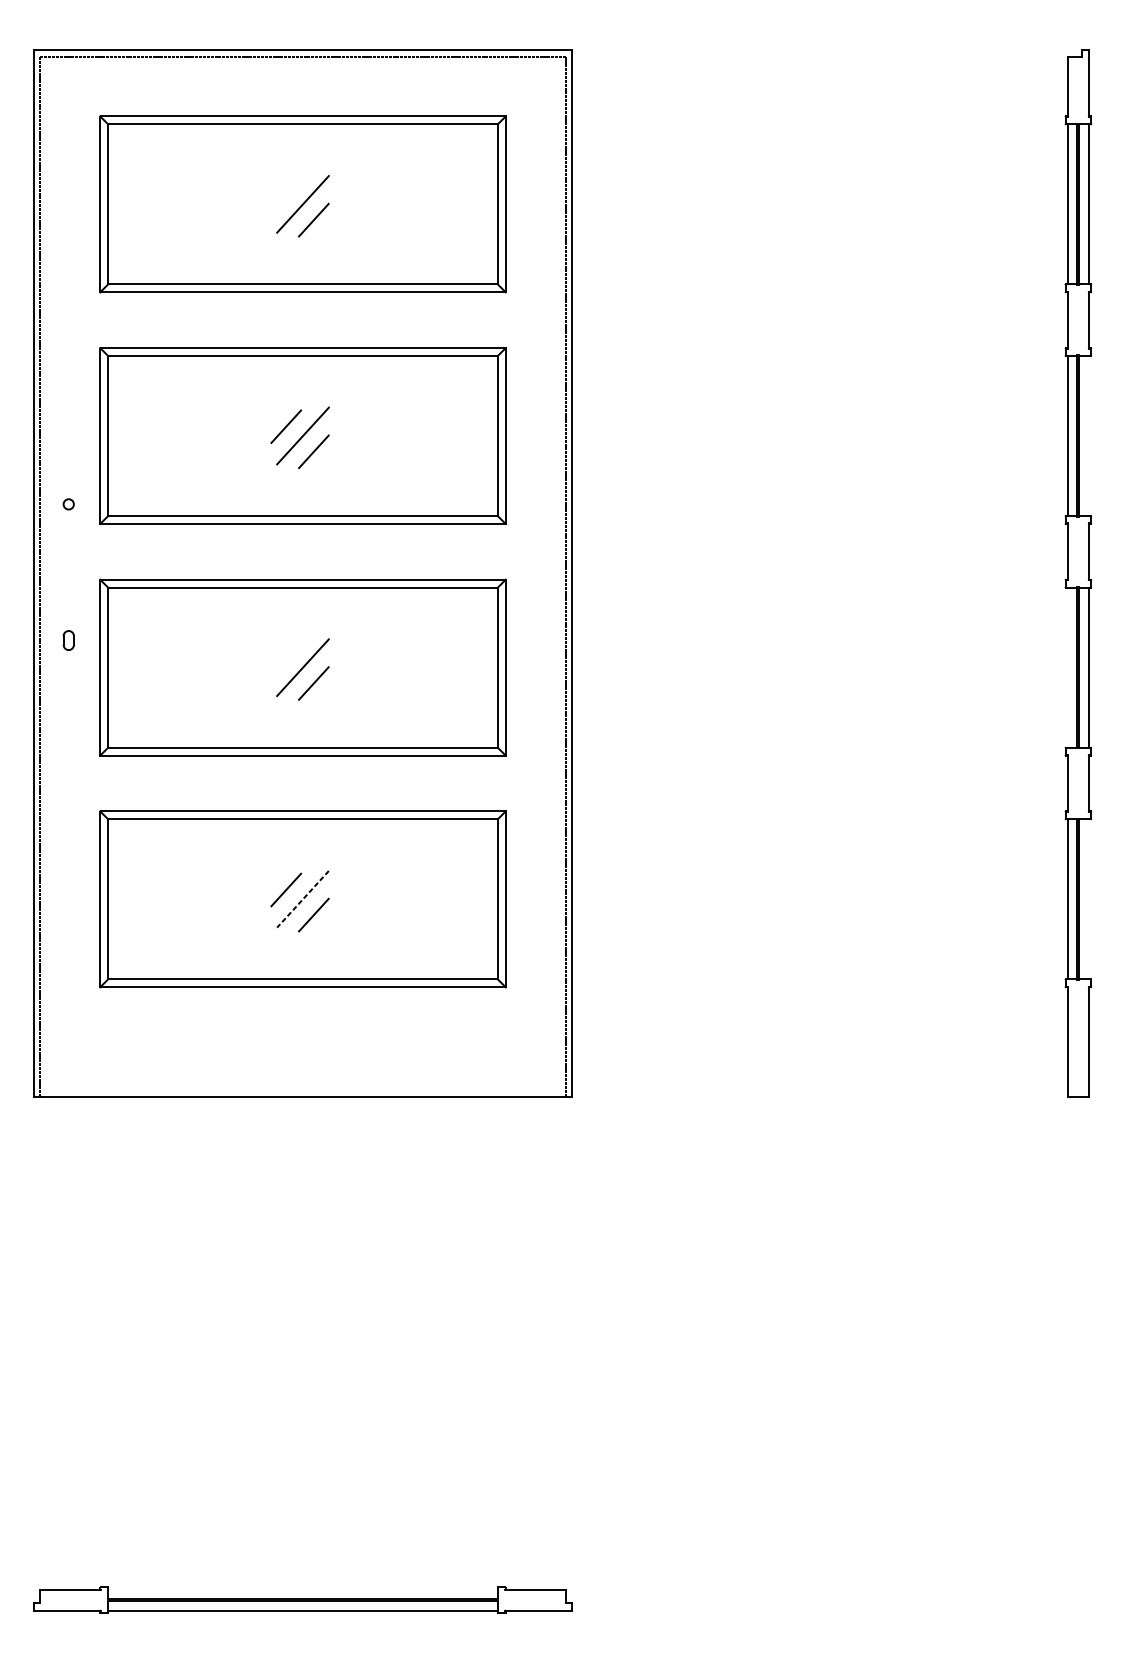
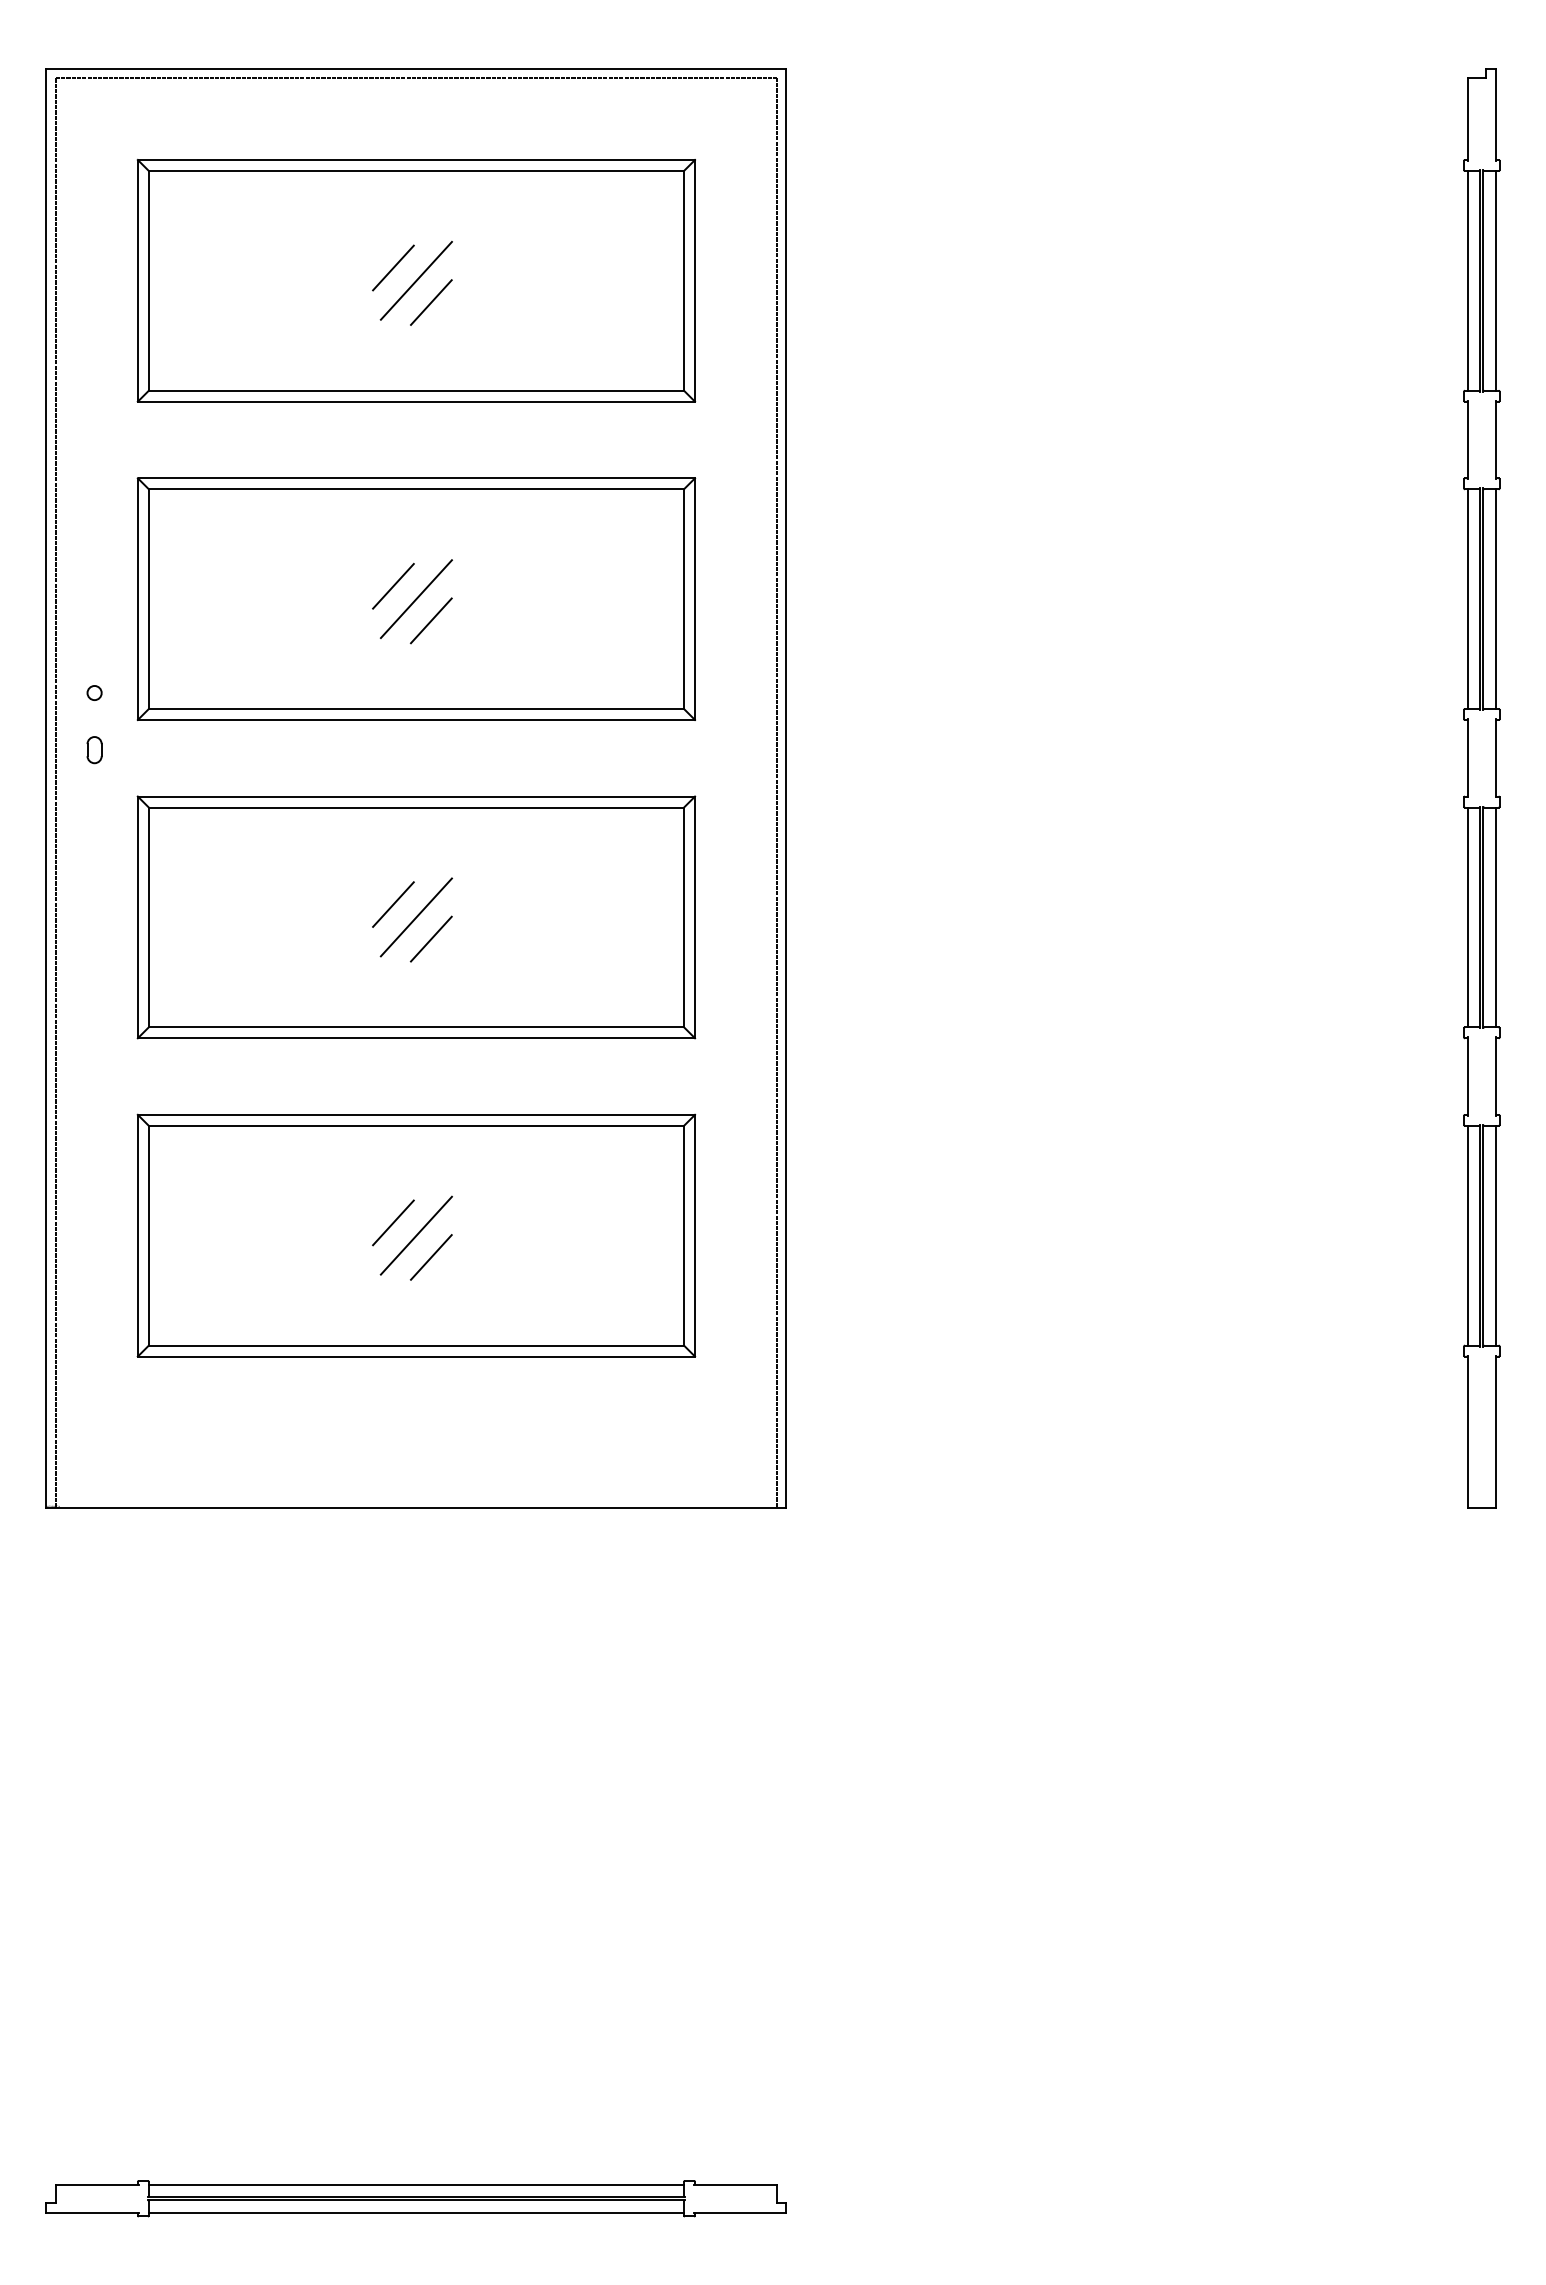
line: (286, 194) -> (393, 267), added
line: (1089, 436) -> (1496, 599), added
part: (68, 640) -> (94, 750), moved
line: (286, 658) -> (393, 904), added
line: (1067, 667) -> (1467, 917), added
line: (303, 899) -> (416, 1235), dashed -> solid
line: (1089, 899) -> (1496, 1235), added
line: (303, 1589) -> (416, 2184), added

